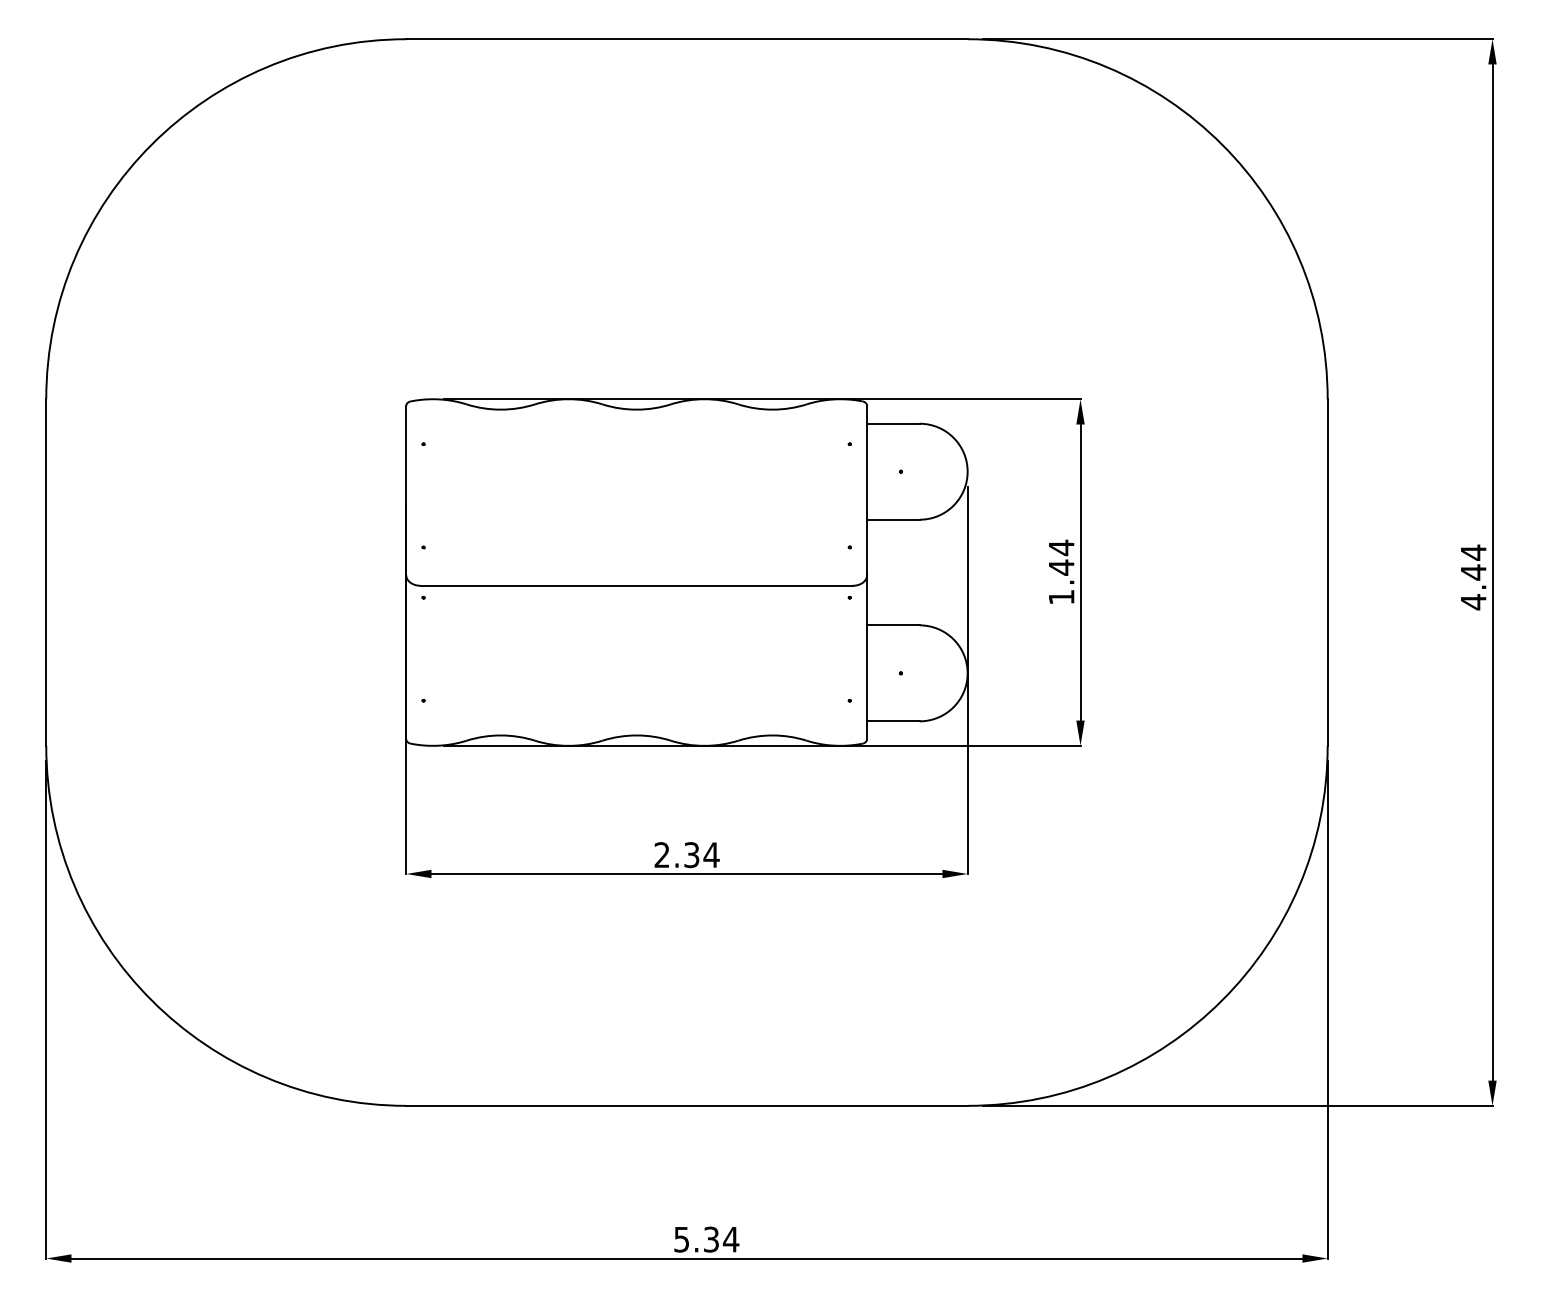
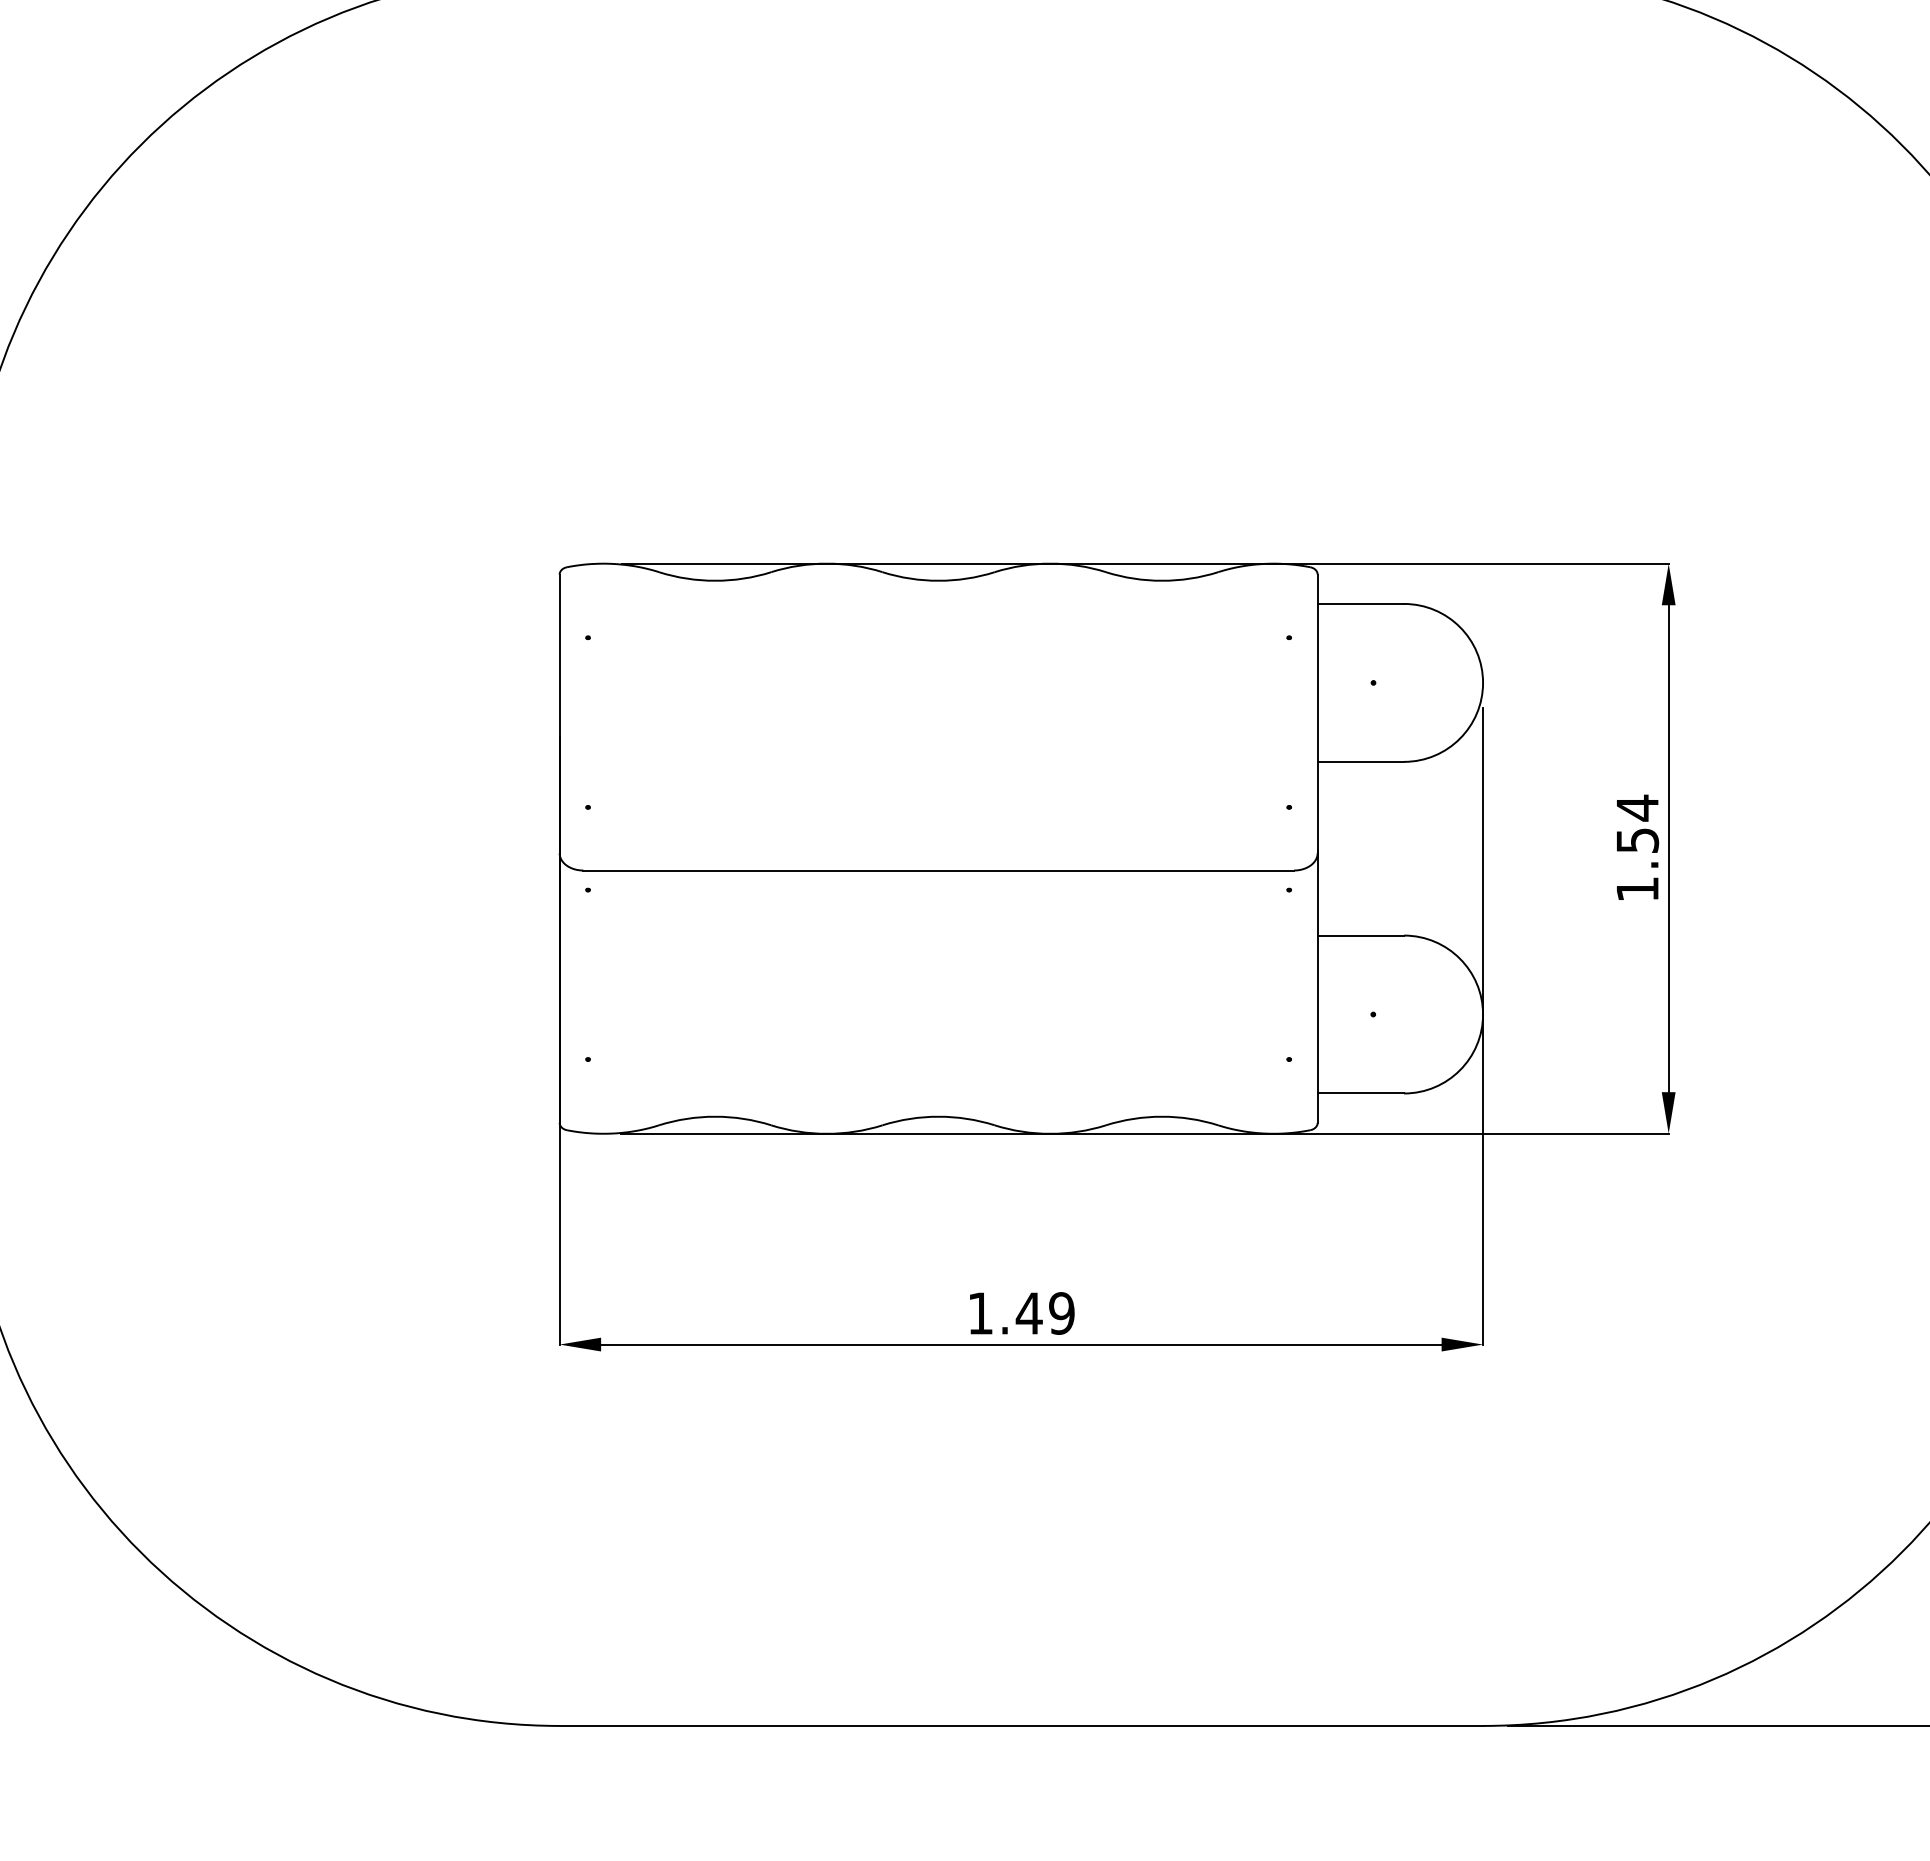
text: (1061, 567) -> (1637, 840), 1.44 -> 1.54
text: (686, 855) -> (1020, 1314), 2.34 -> 1.49

